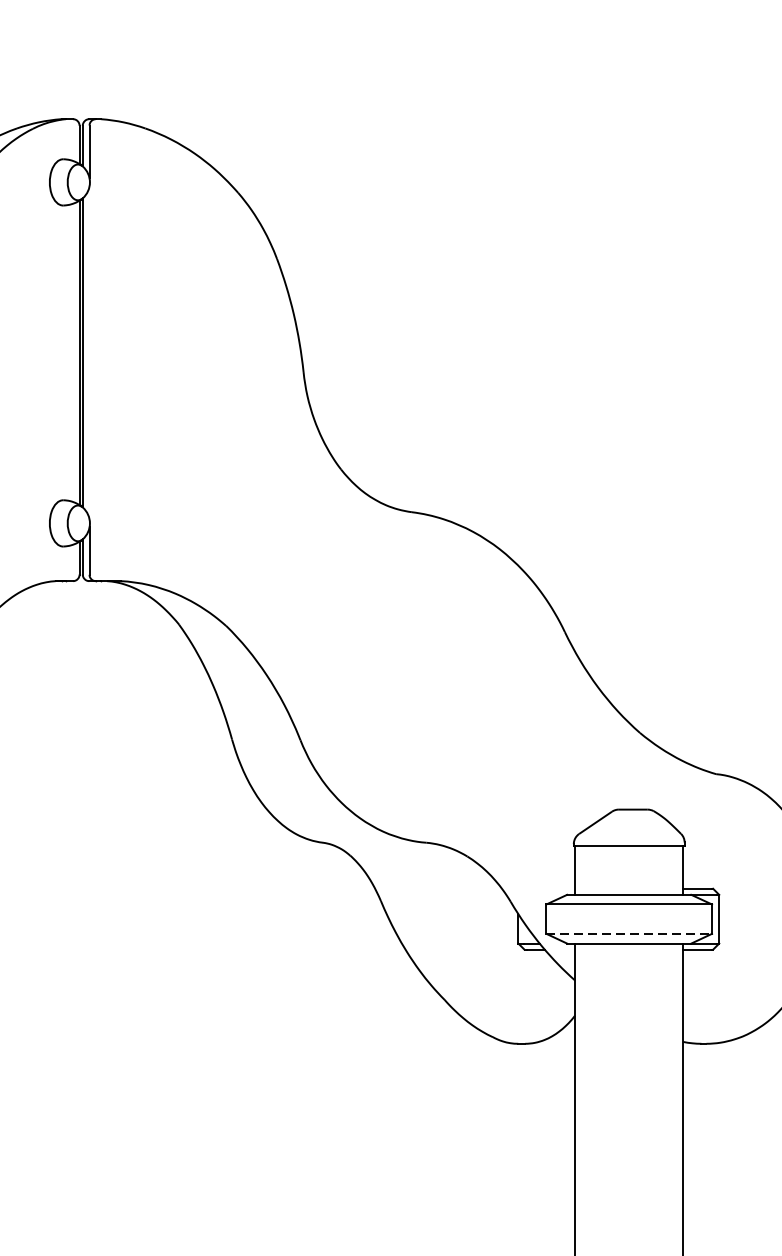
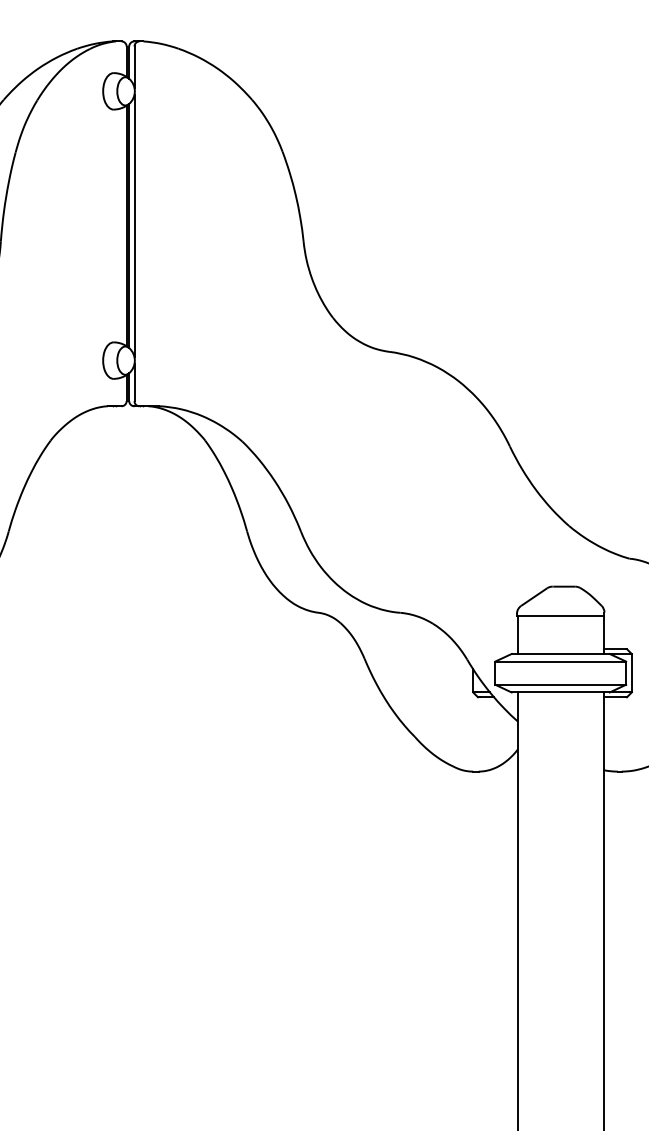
line: (89, 352) -> (134, 225), added
line: (630, 933) -> (561, 684), dashed -> solid

